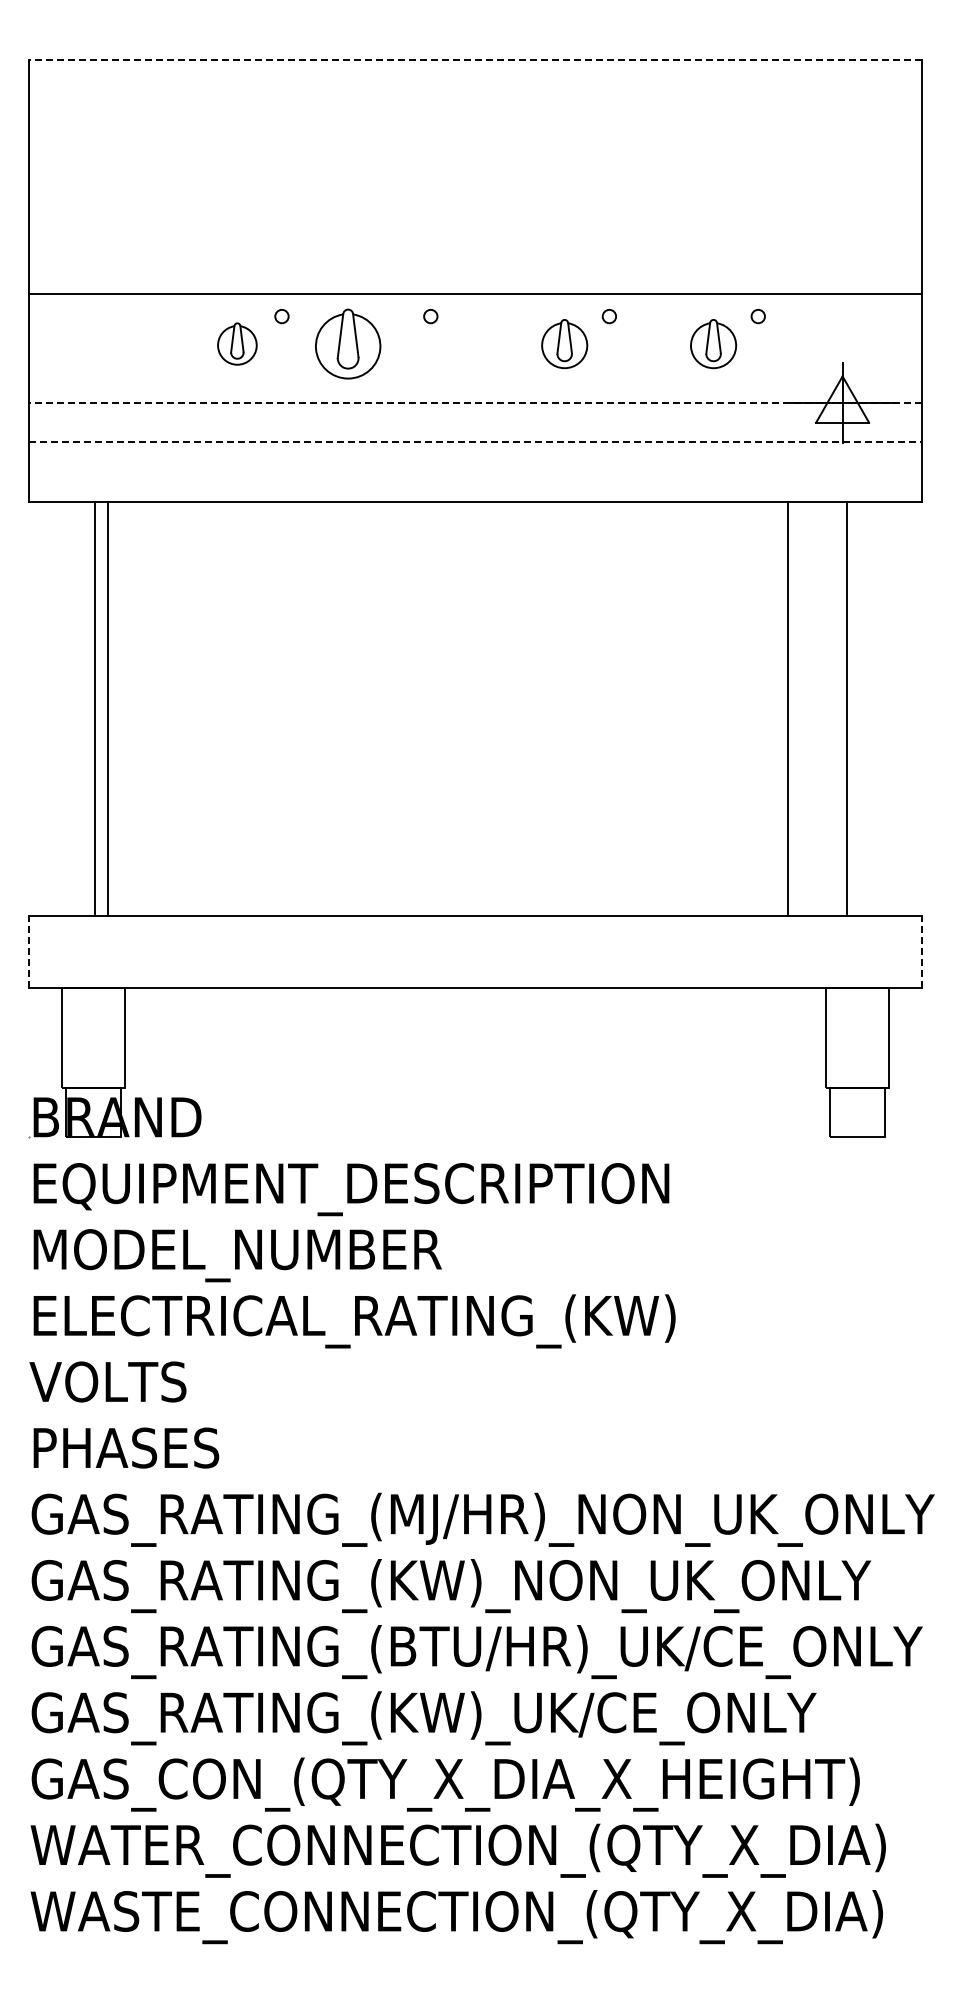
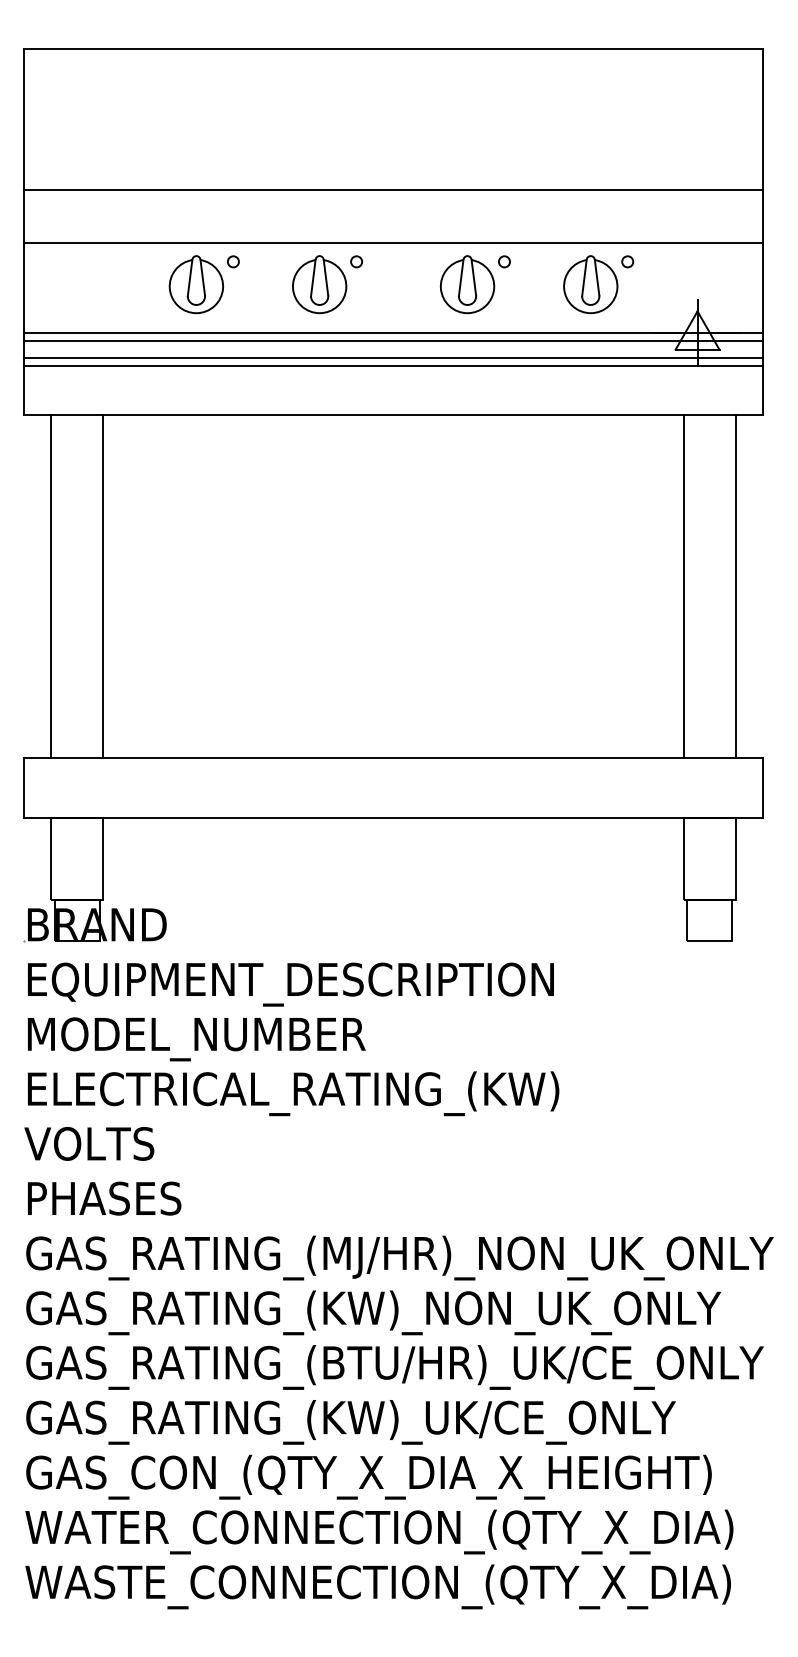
line: (475, 60) -> (393, 49), dashed -> solid
line: (475, 229) -> (393, 189), added
part: (237, 343) -> (196, 284), size x1.67
part: (348, 343) -> (319, 284), moved
part: (564, 343) -> (467, 284), size x1.43
part: (713, 343) -> (590, 284), size x1.43
line: (475, 402) -> (393, 333), dashed -> solid
line: (475, 412) -> (393, 341), added
line: (475, 432) -> (393, 357), added
line: (475, 442) -> (393, 366), dashed -> solid
line: (95, 709) -> (103, 587), moved
line: (107, 709) -> (50, 587), moved
line: (787, 709) -> (683, 587), moved
line: (847, 709) -> (736, 587), moved
line: (28, 952) -> (23, 788), dashed -> solid
line: (922, 952) -> (763, 788), dashed -> solid

